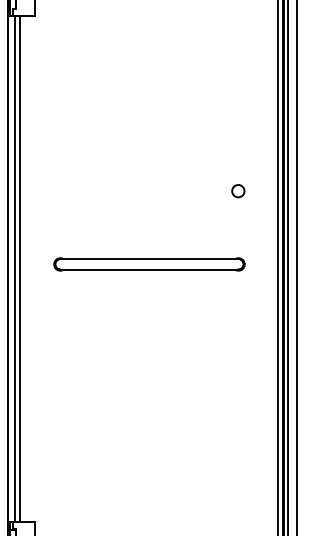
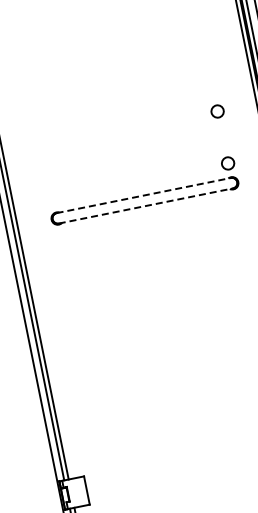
circle: (238, 244) -> (228, 163), added
line: (149, 258) -> (143, 195), solid -> dashed
line: (149, 269) -> (146, 205), solid -> dashed

